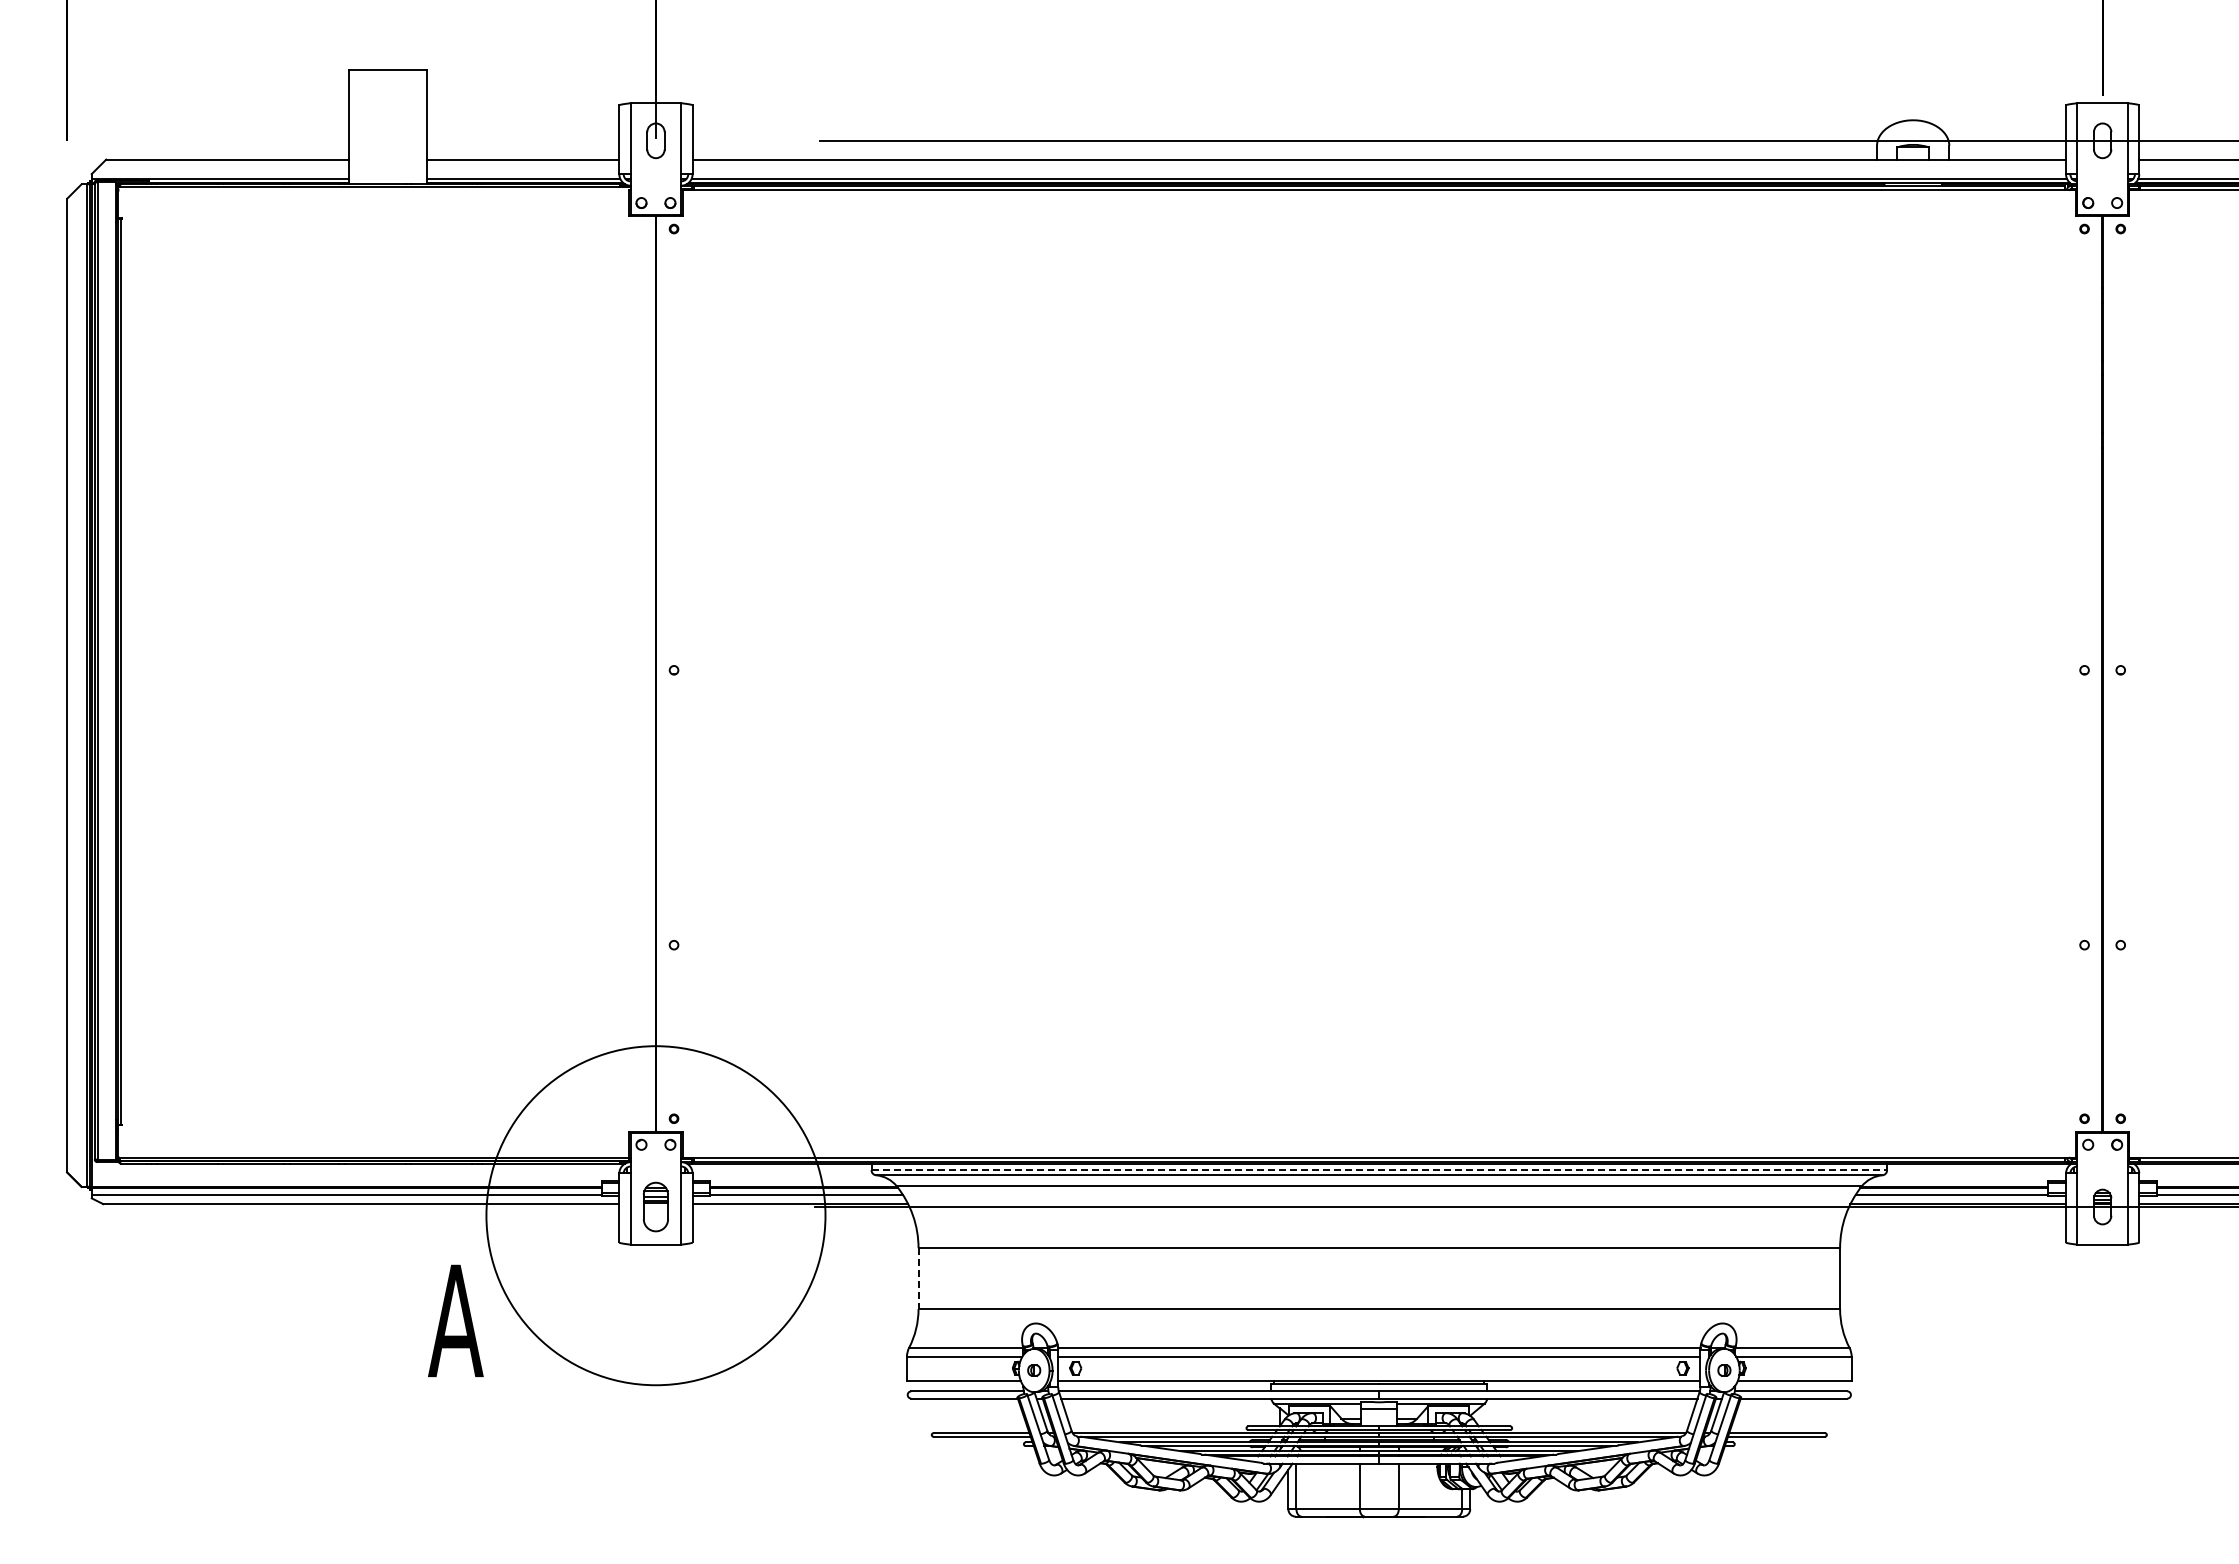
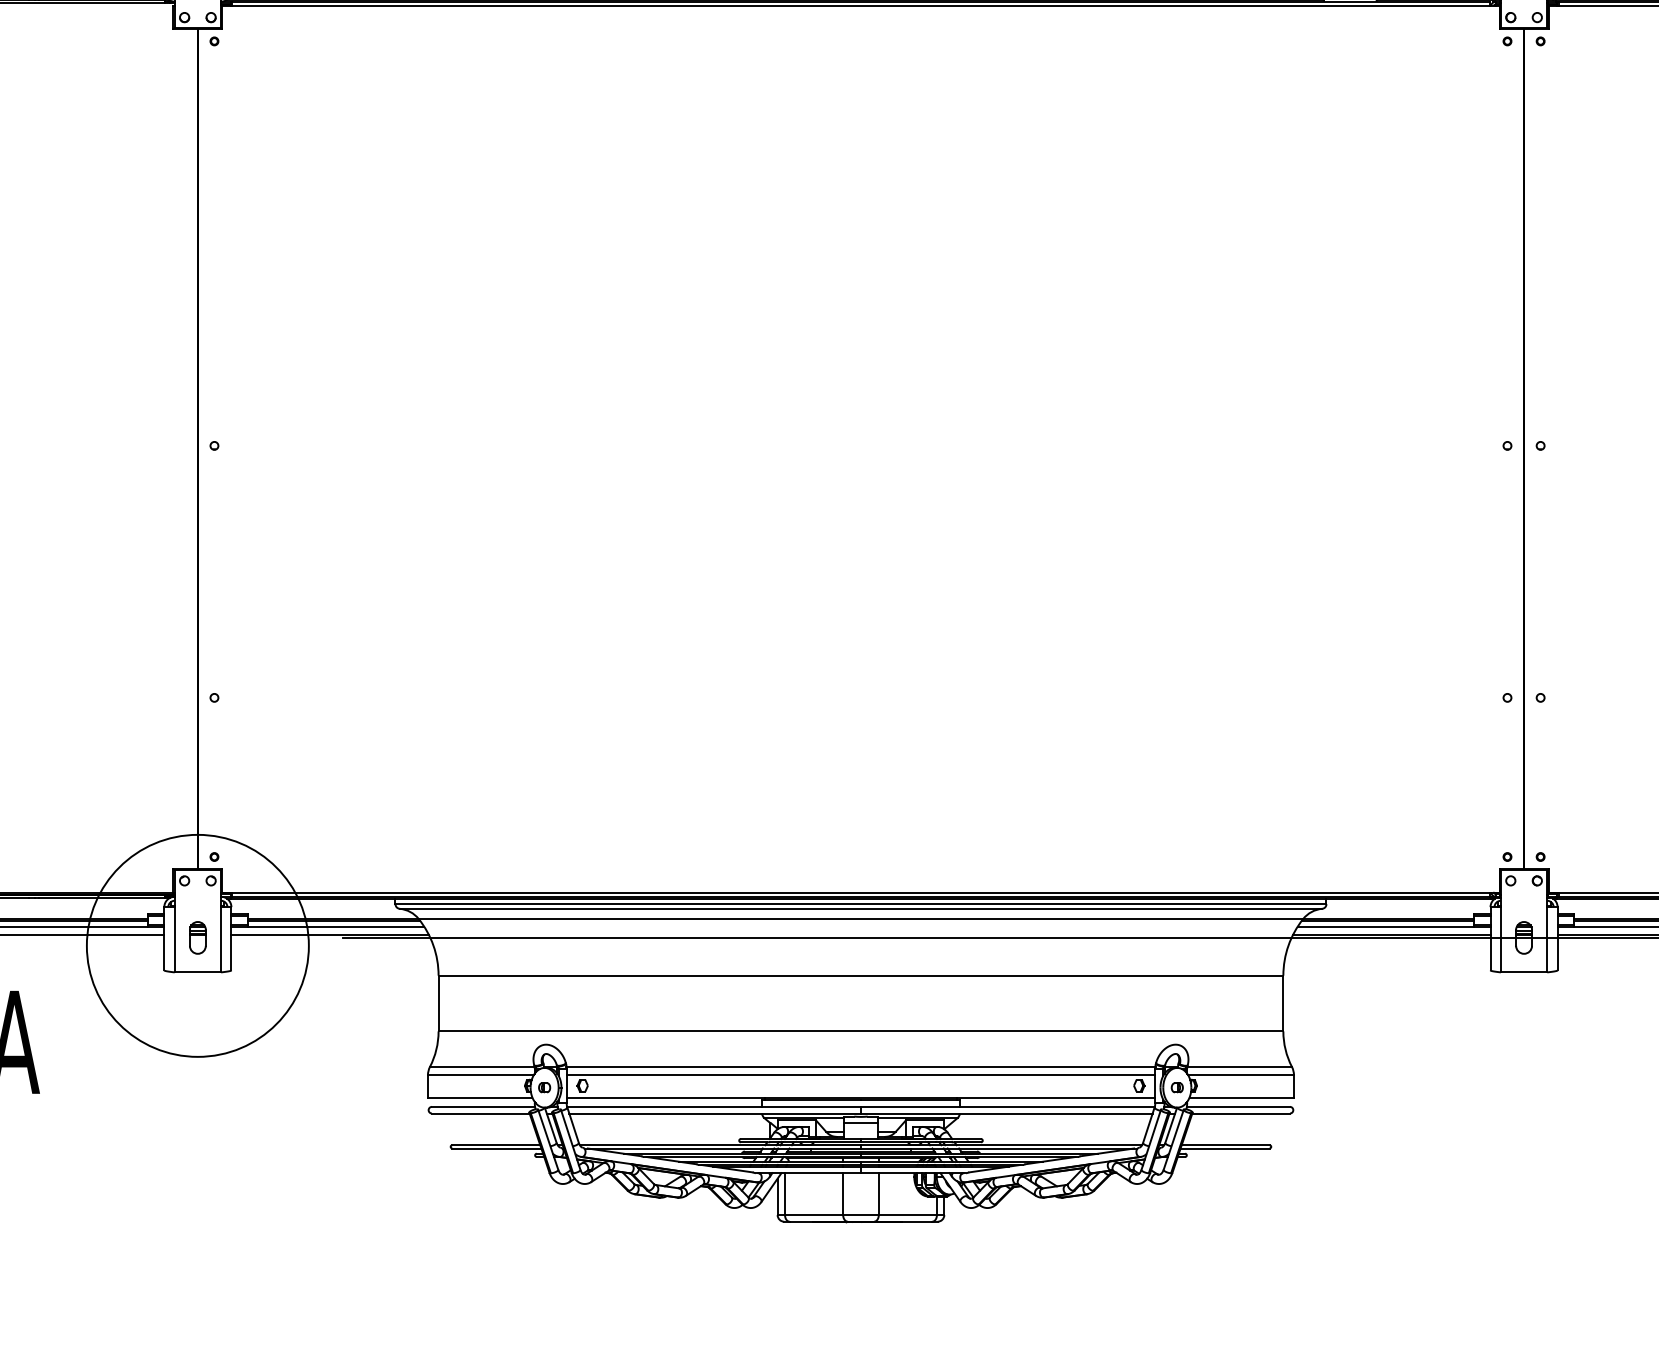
line: (1379, 1170) -> (861, 904), dashed -> solid
part: (655, 1206) -> (197, 937), size x0.71
circle: (655, 1215) -> (197, 945), size x0.71
line: (918, 1279) -> (438, 1004), dashed -> solid

